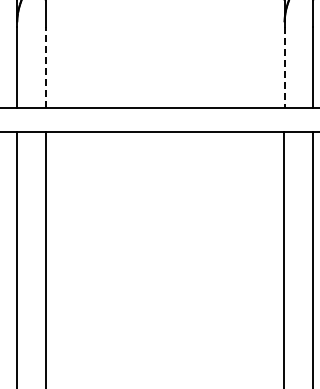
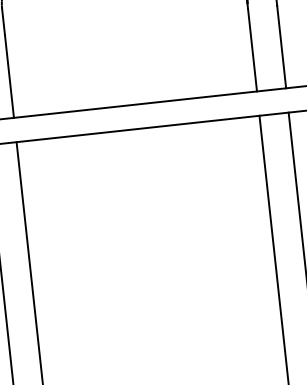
line: (45, 67) -> (9, 76), dashed -> solid
line: (284, 67) -> (252, 50), dashed -> solid

